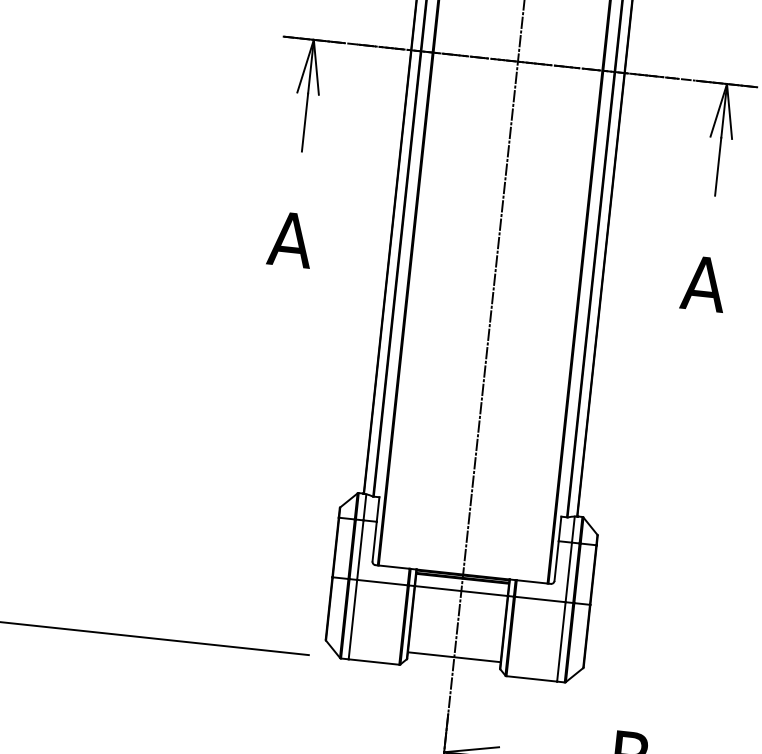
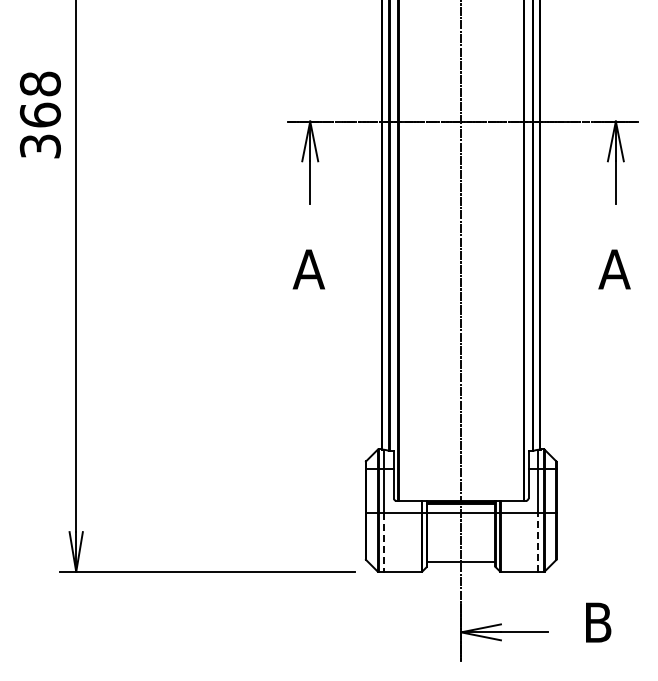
line: (353, 619) -> (384, 542), solid -> dashed
line: (561, 640) -> (538, 541), solid -> dashed

